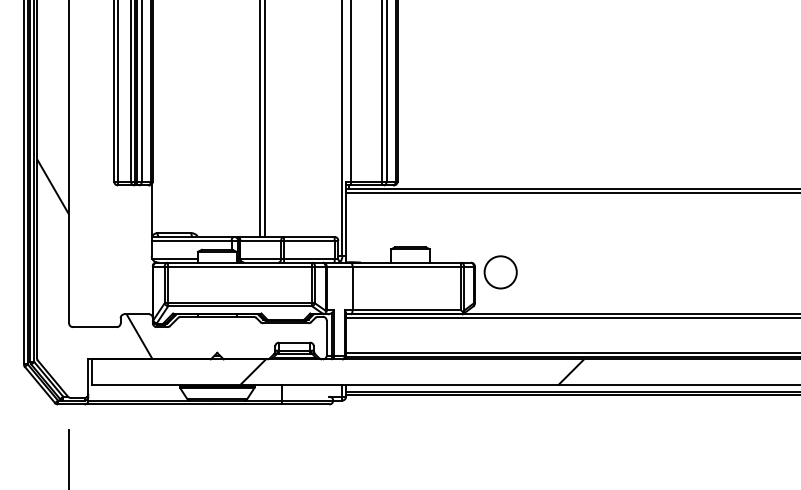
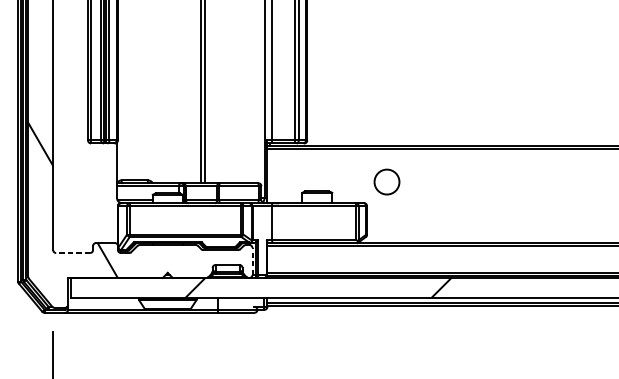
circle: (500, 272) -> (386, 182), moved
line: (94, 327) -> (72, 253), solid -> dashed
line: (326, 337) -> (252, 261), solid -> dashed

